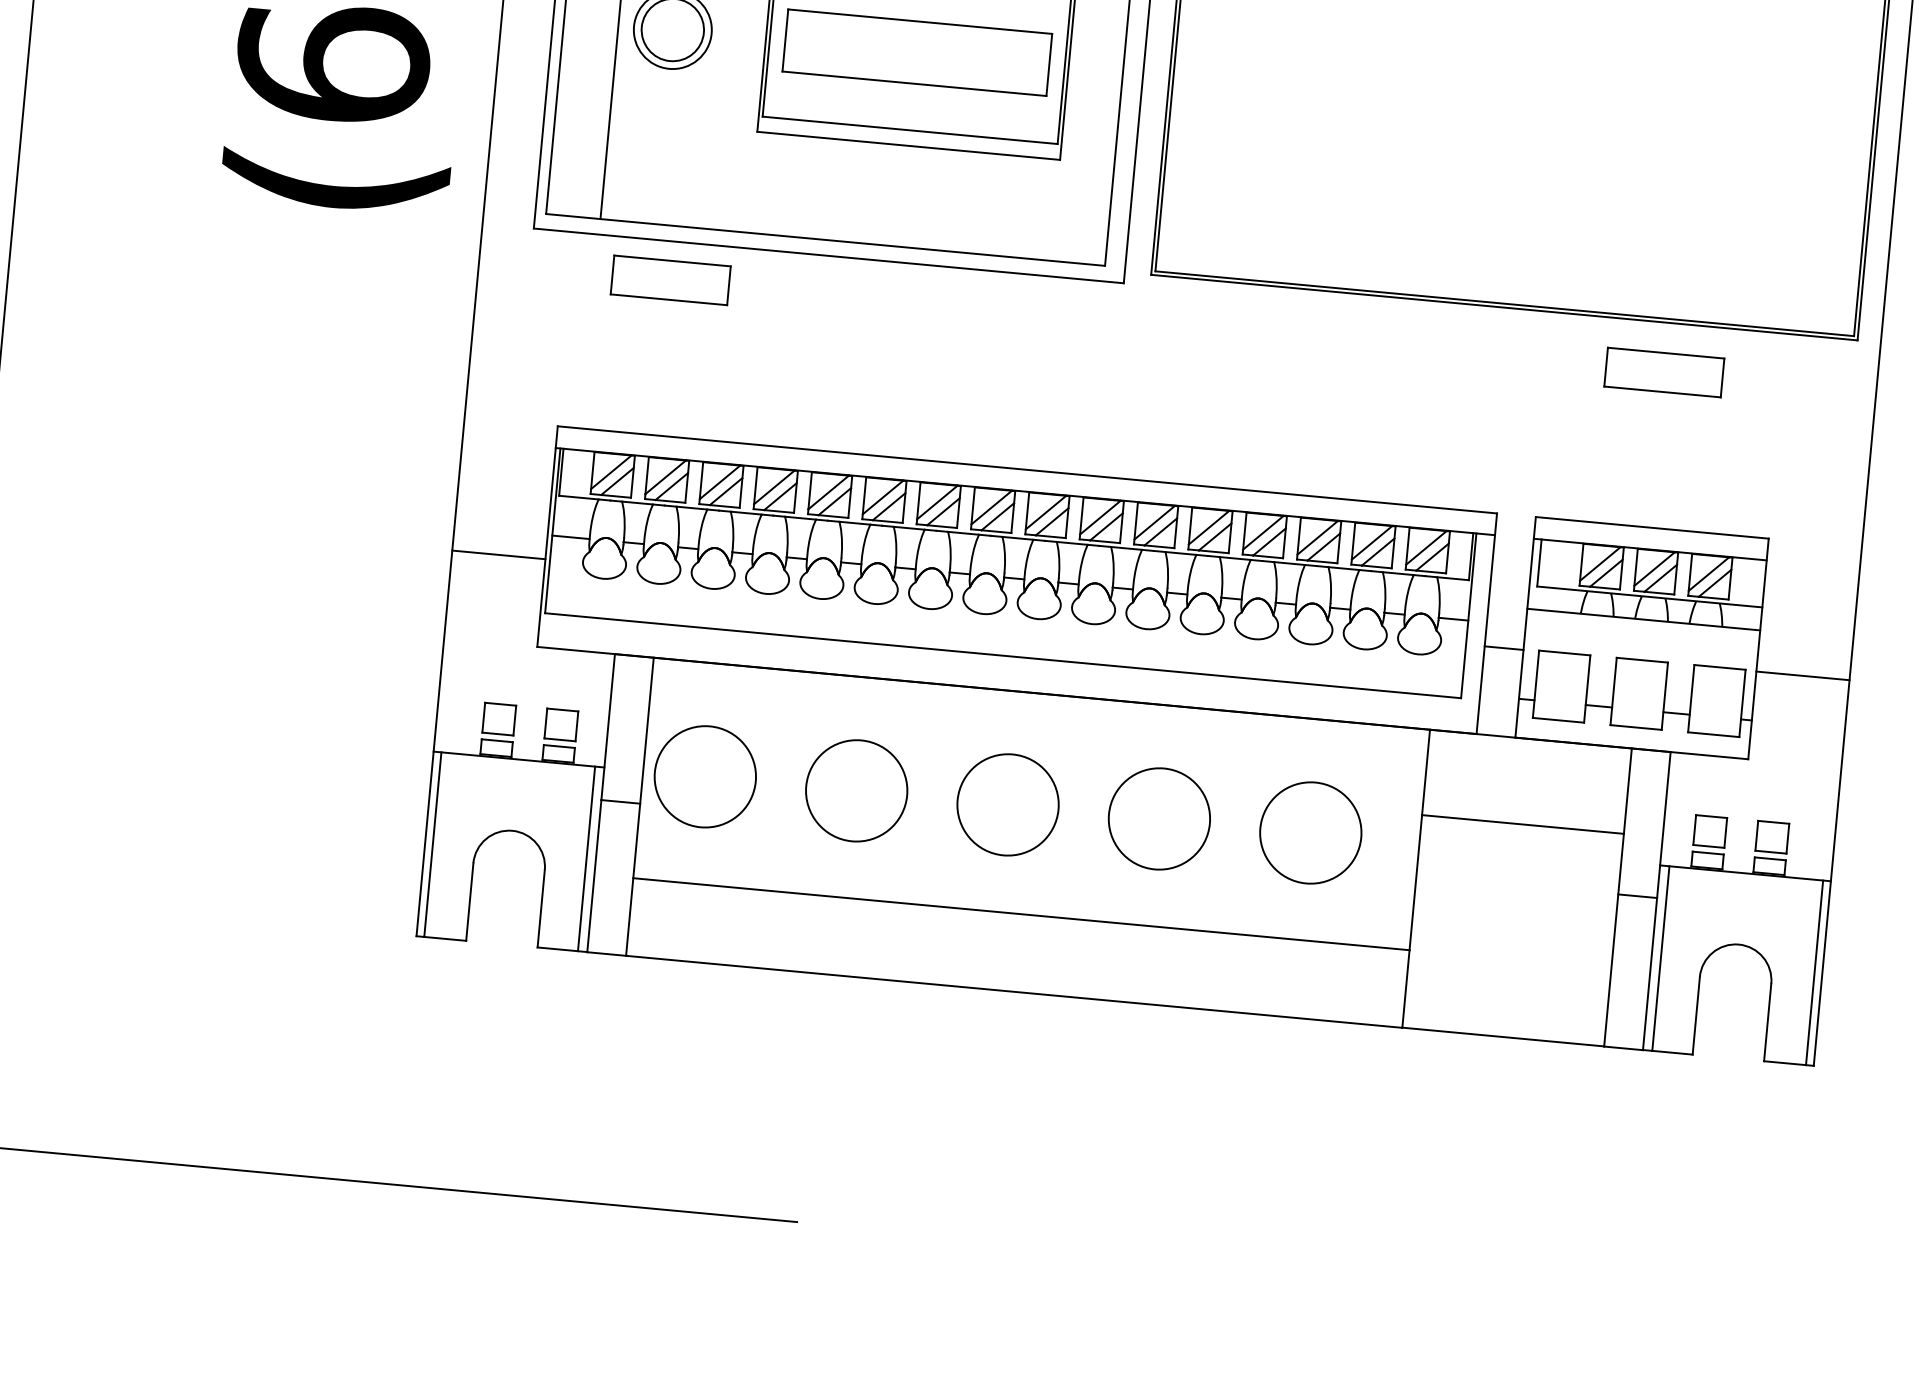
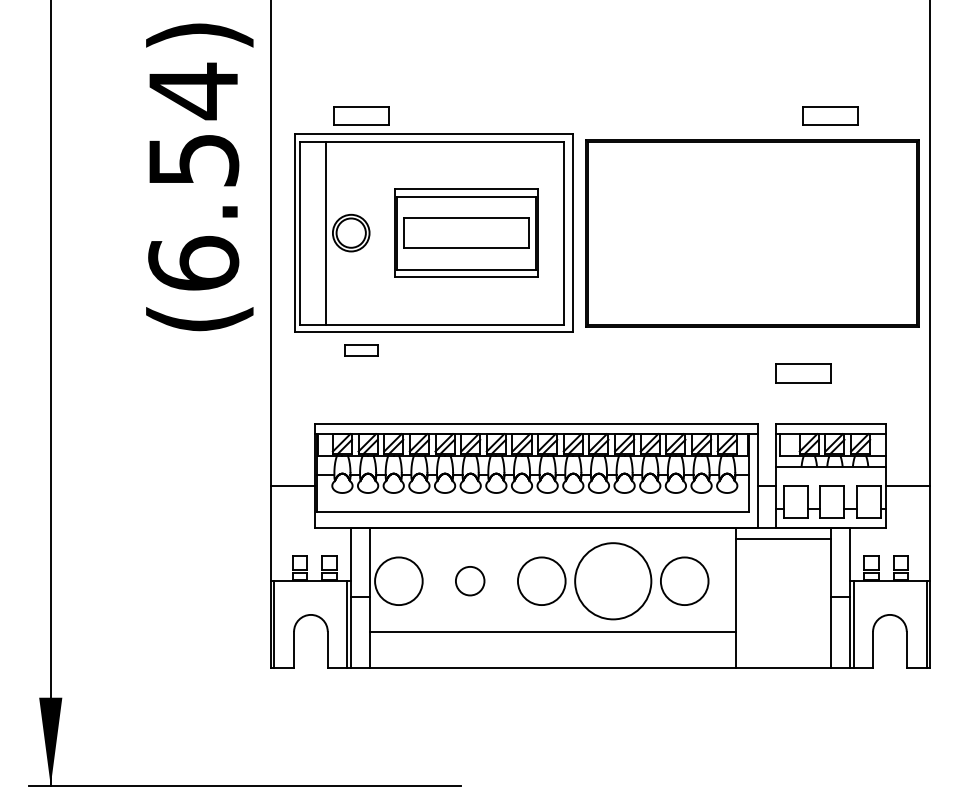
part: (671, 280) -> (361, 350), size x0.6
part: (1664, 372) -> (803, 373), moved
circle: (855, 789) -> (469, 580), size x0.6
circle: (1159, 819) -> (613, 581), size x1.6
line: (1522, 825) -> (783, 539), moved

